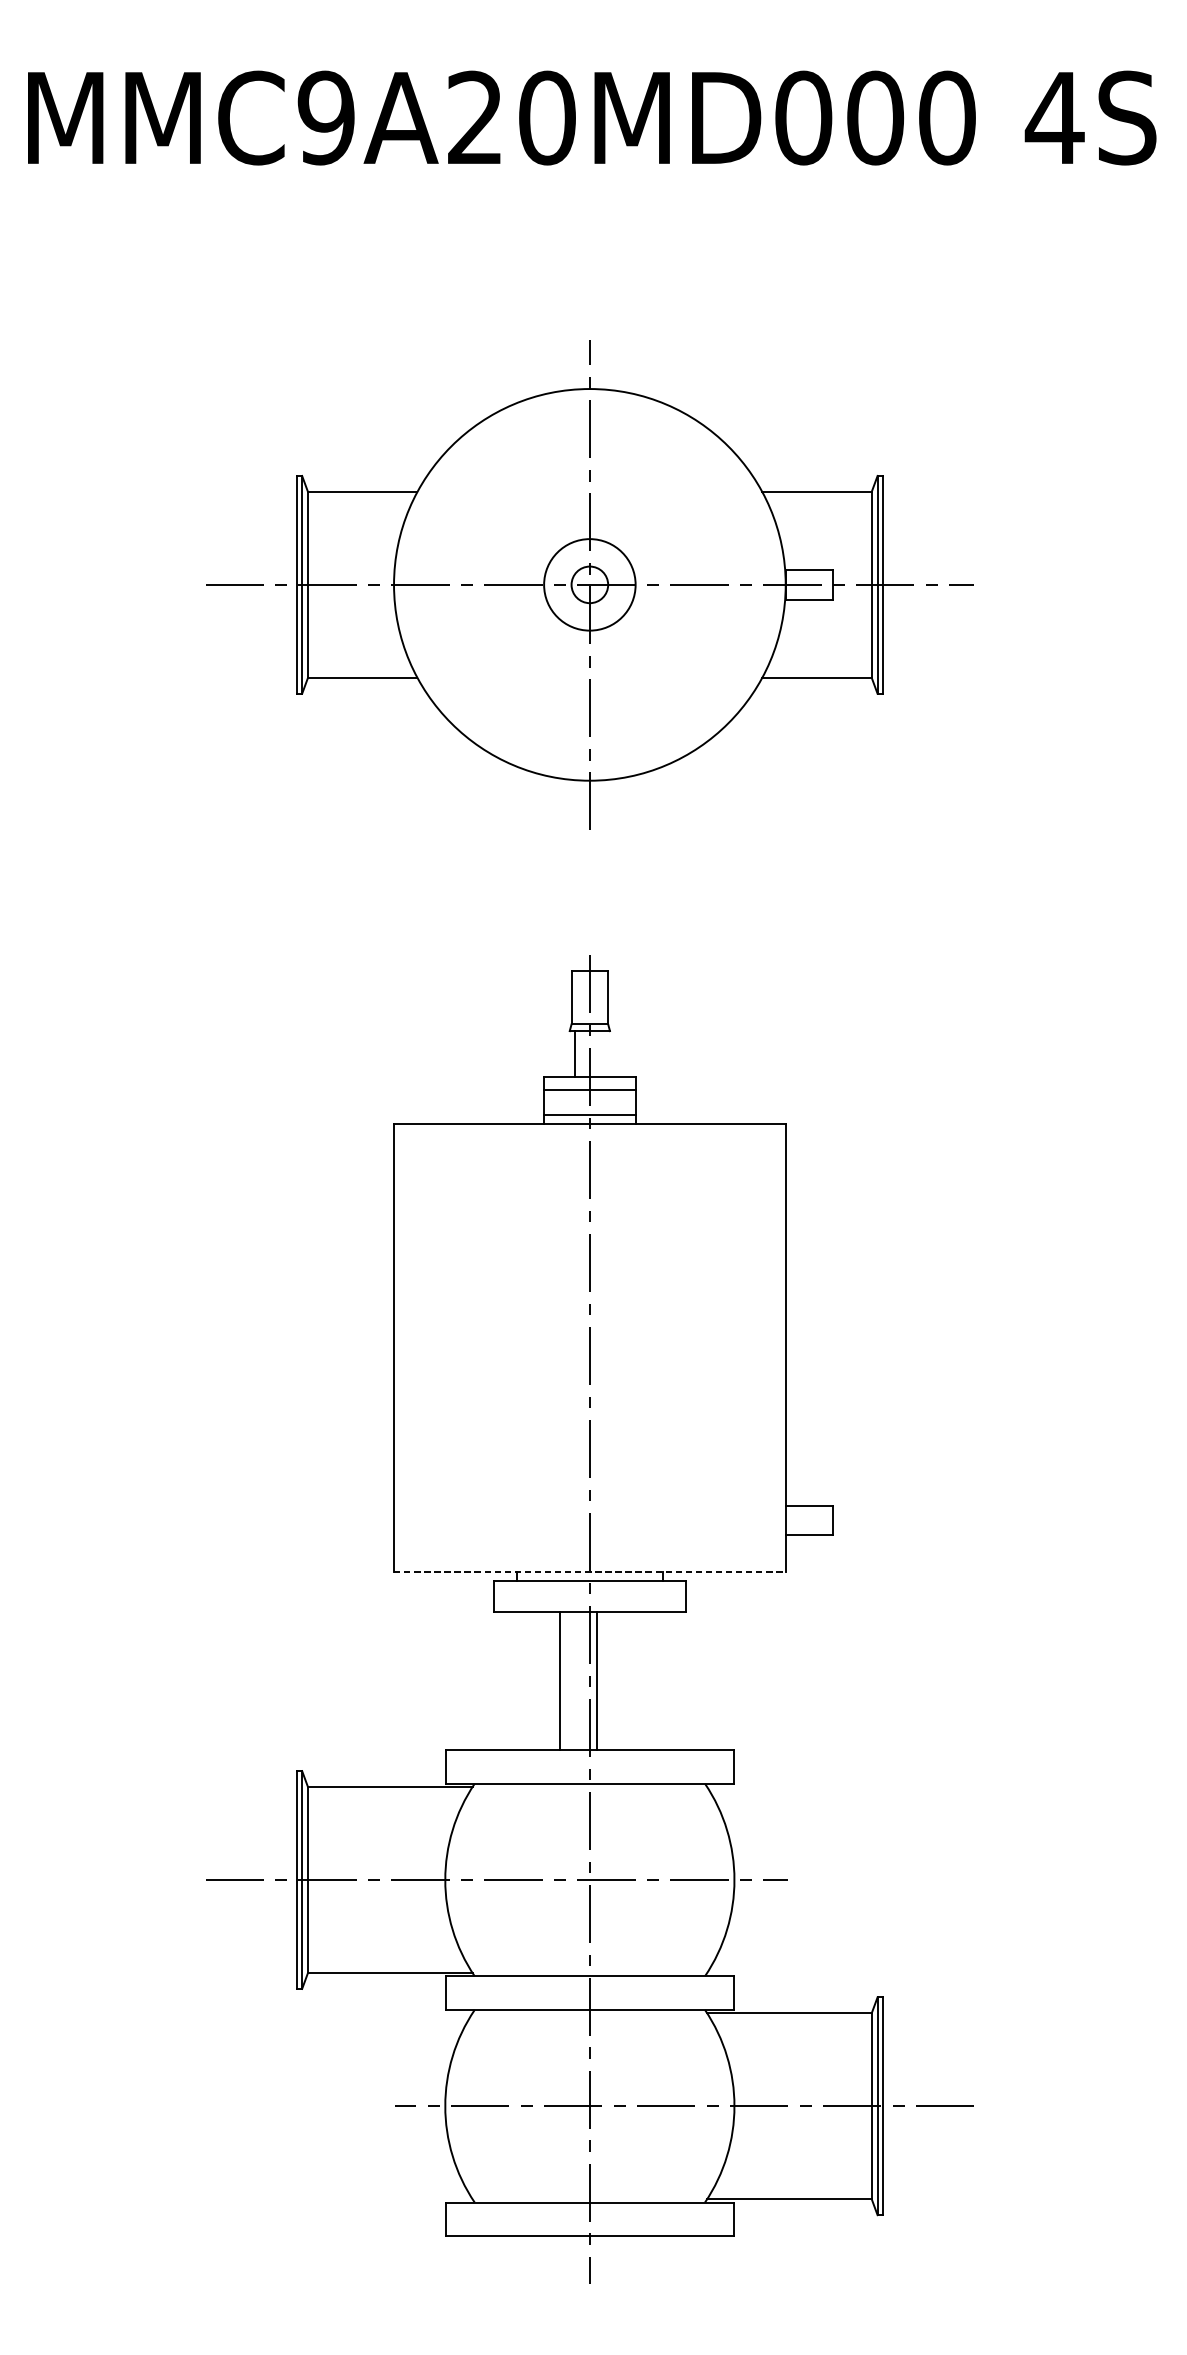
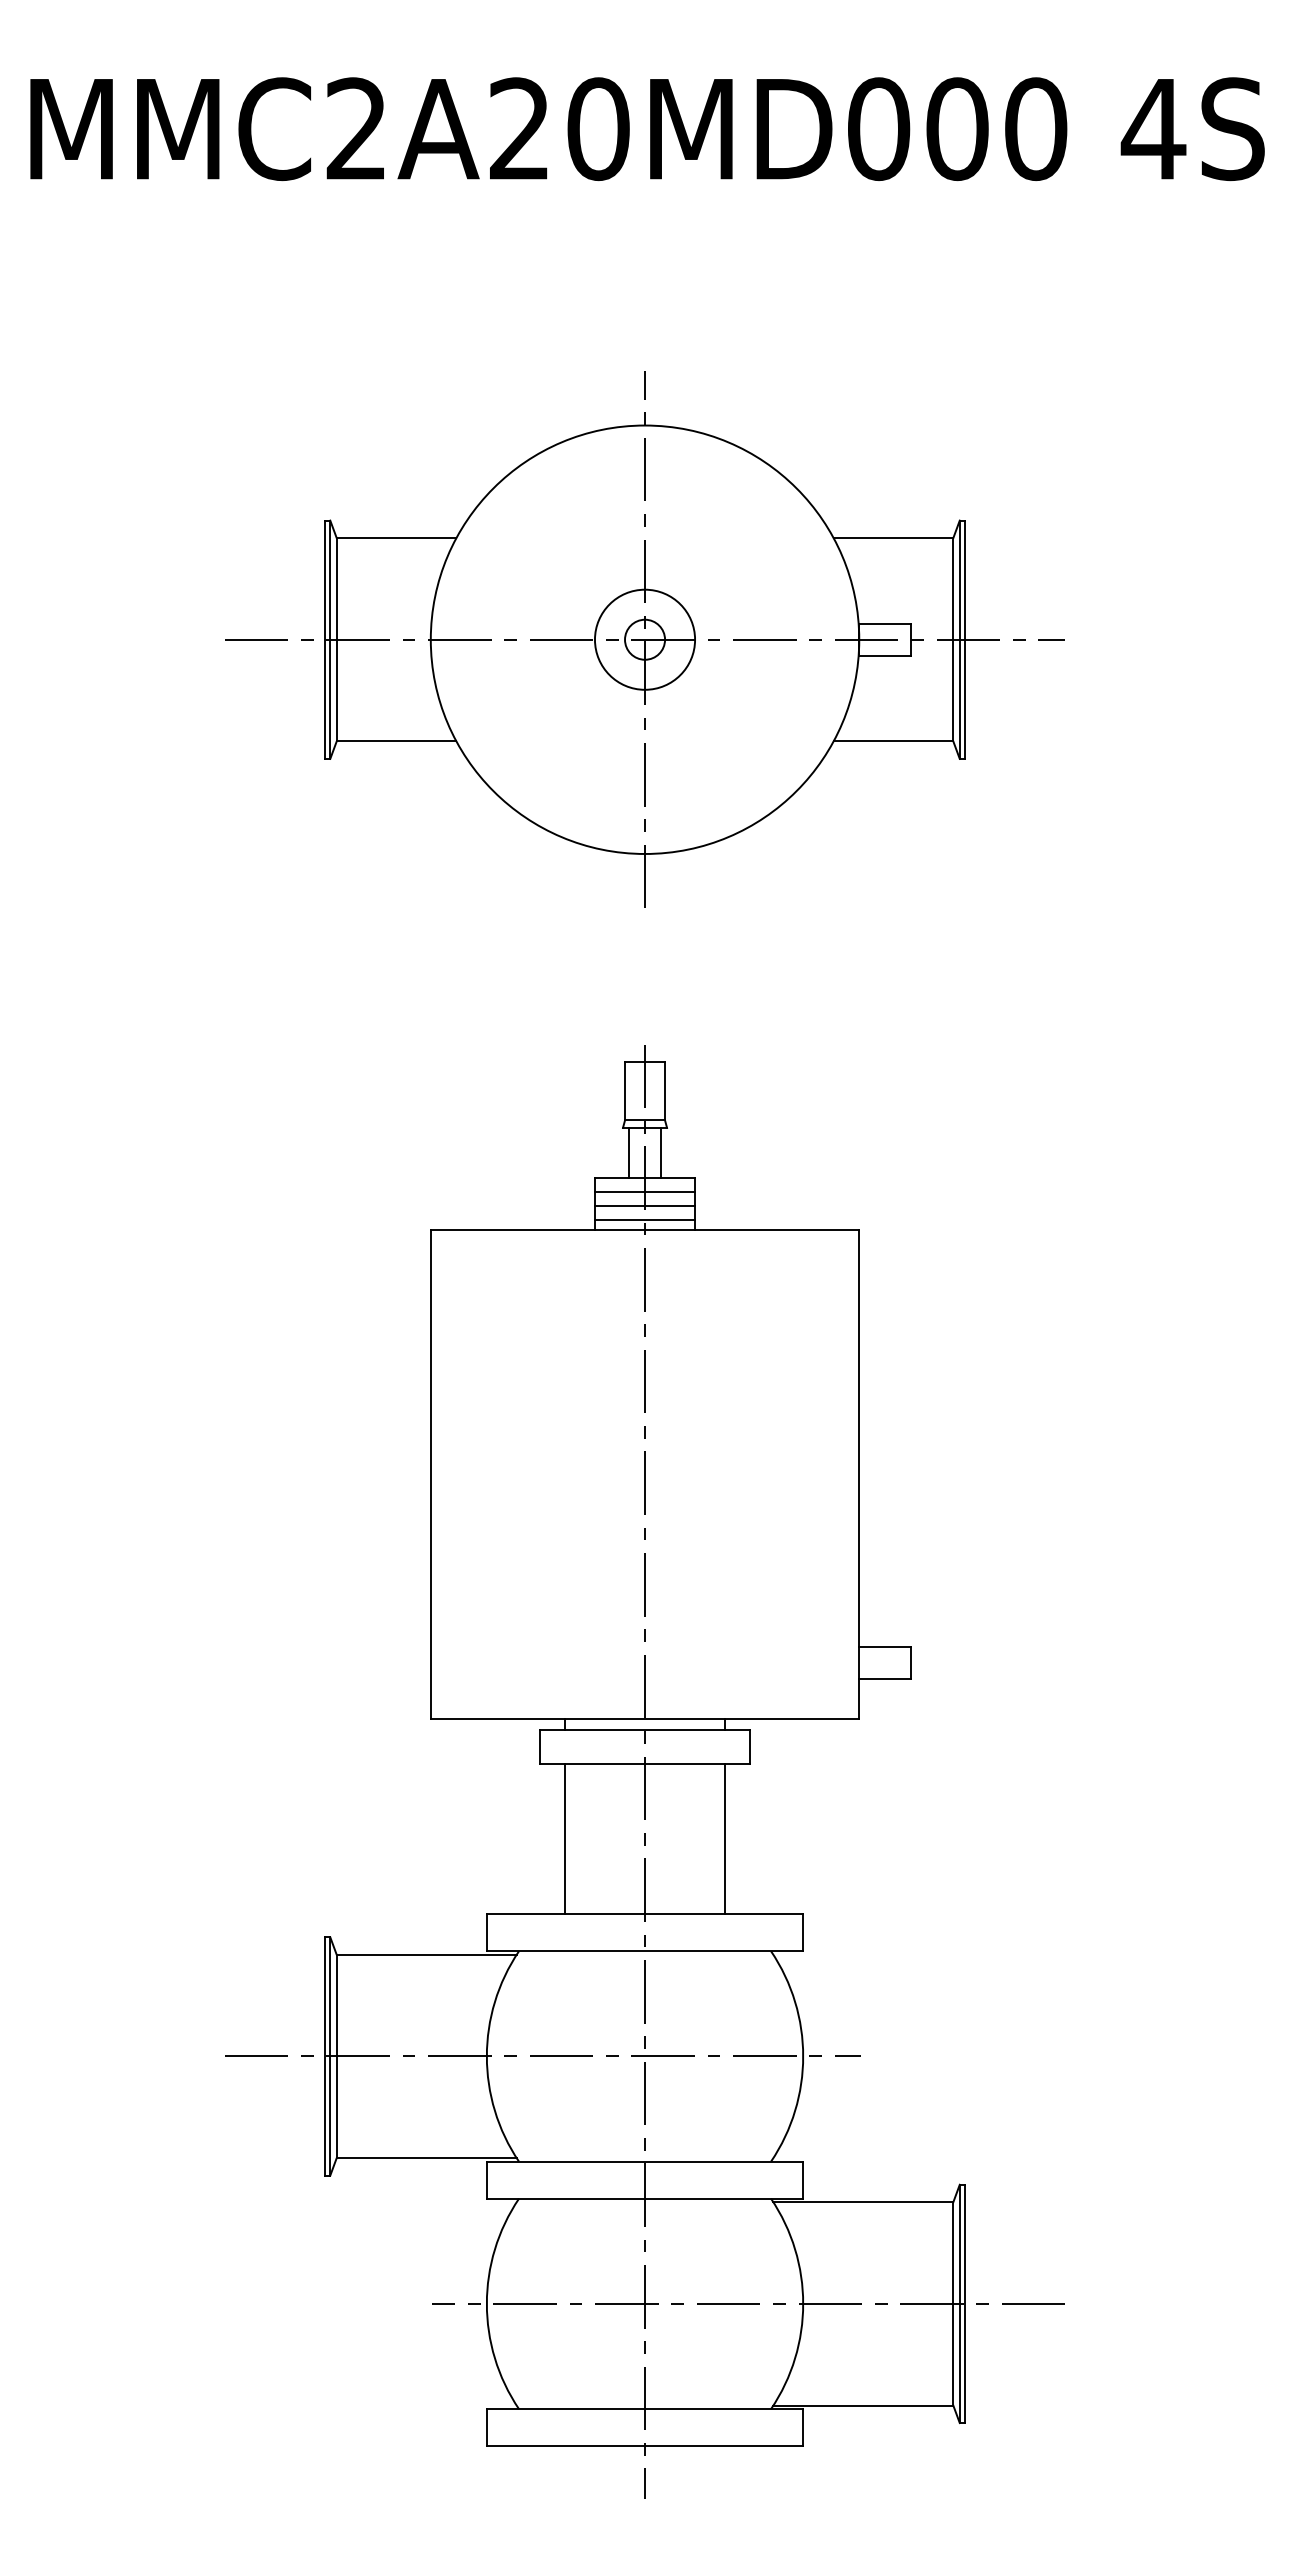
text: (326, 118) -> (356, 129), MMC9A20MD000 -> MMC2A20MD000
line: (604, 1053) -> (661, 1152), added
line: (589, 1102) -> (644, 1205), added
line: (590, 1571) -> (645, 1719), dashed -> solid
line: (559, 1680) -> (564, 1838), moved
line: (597, 1680) -> (725, 1838), moved

